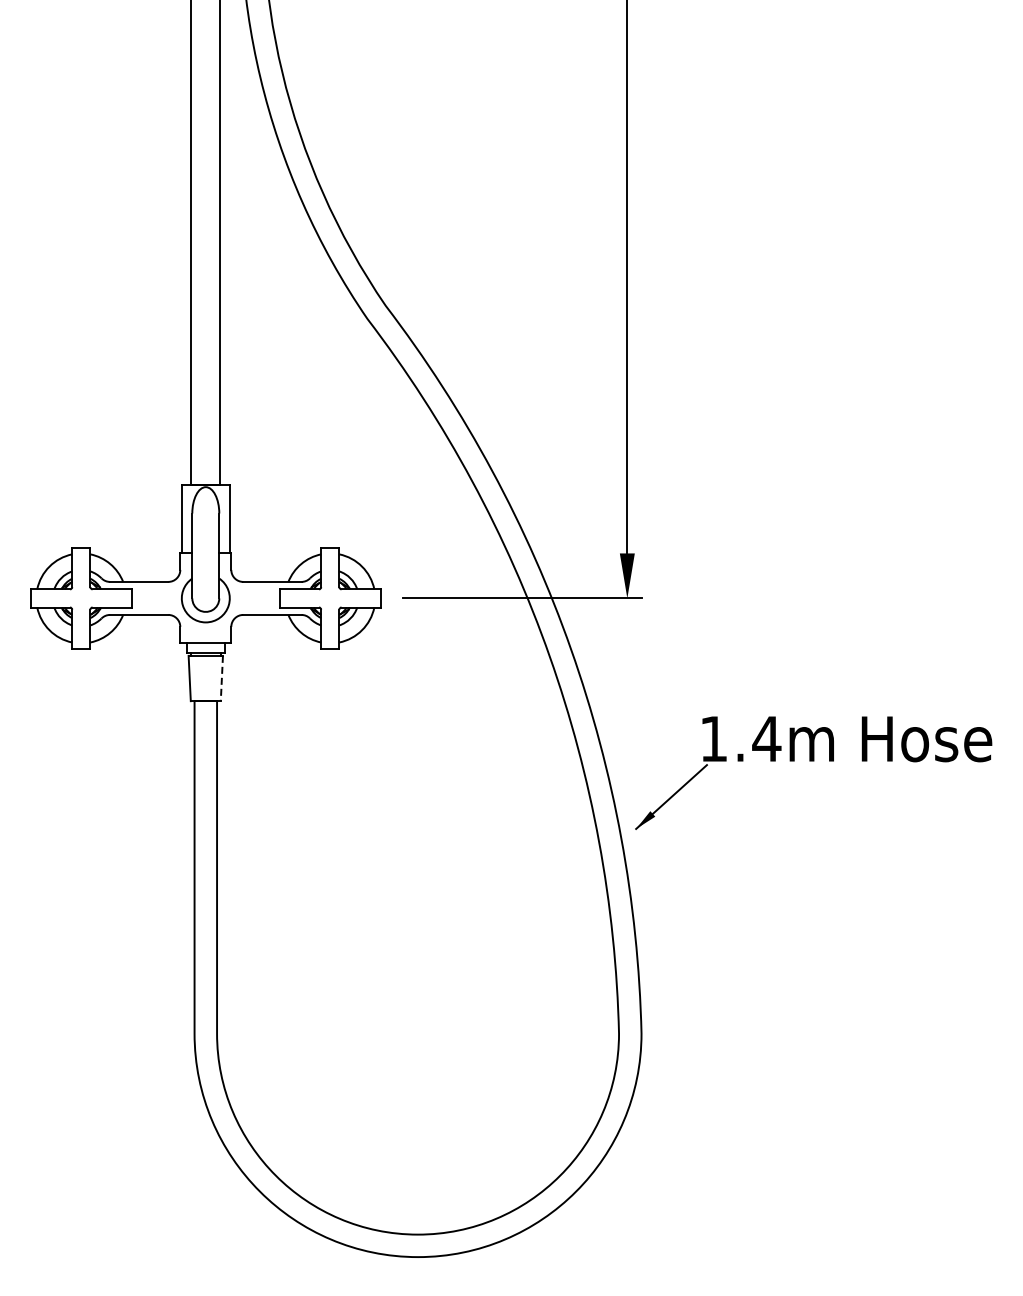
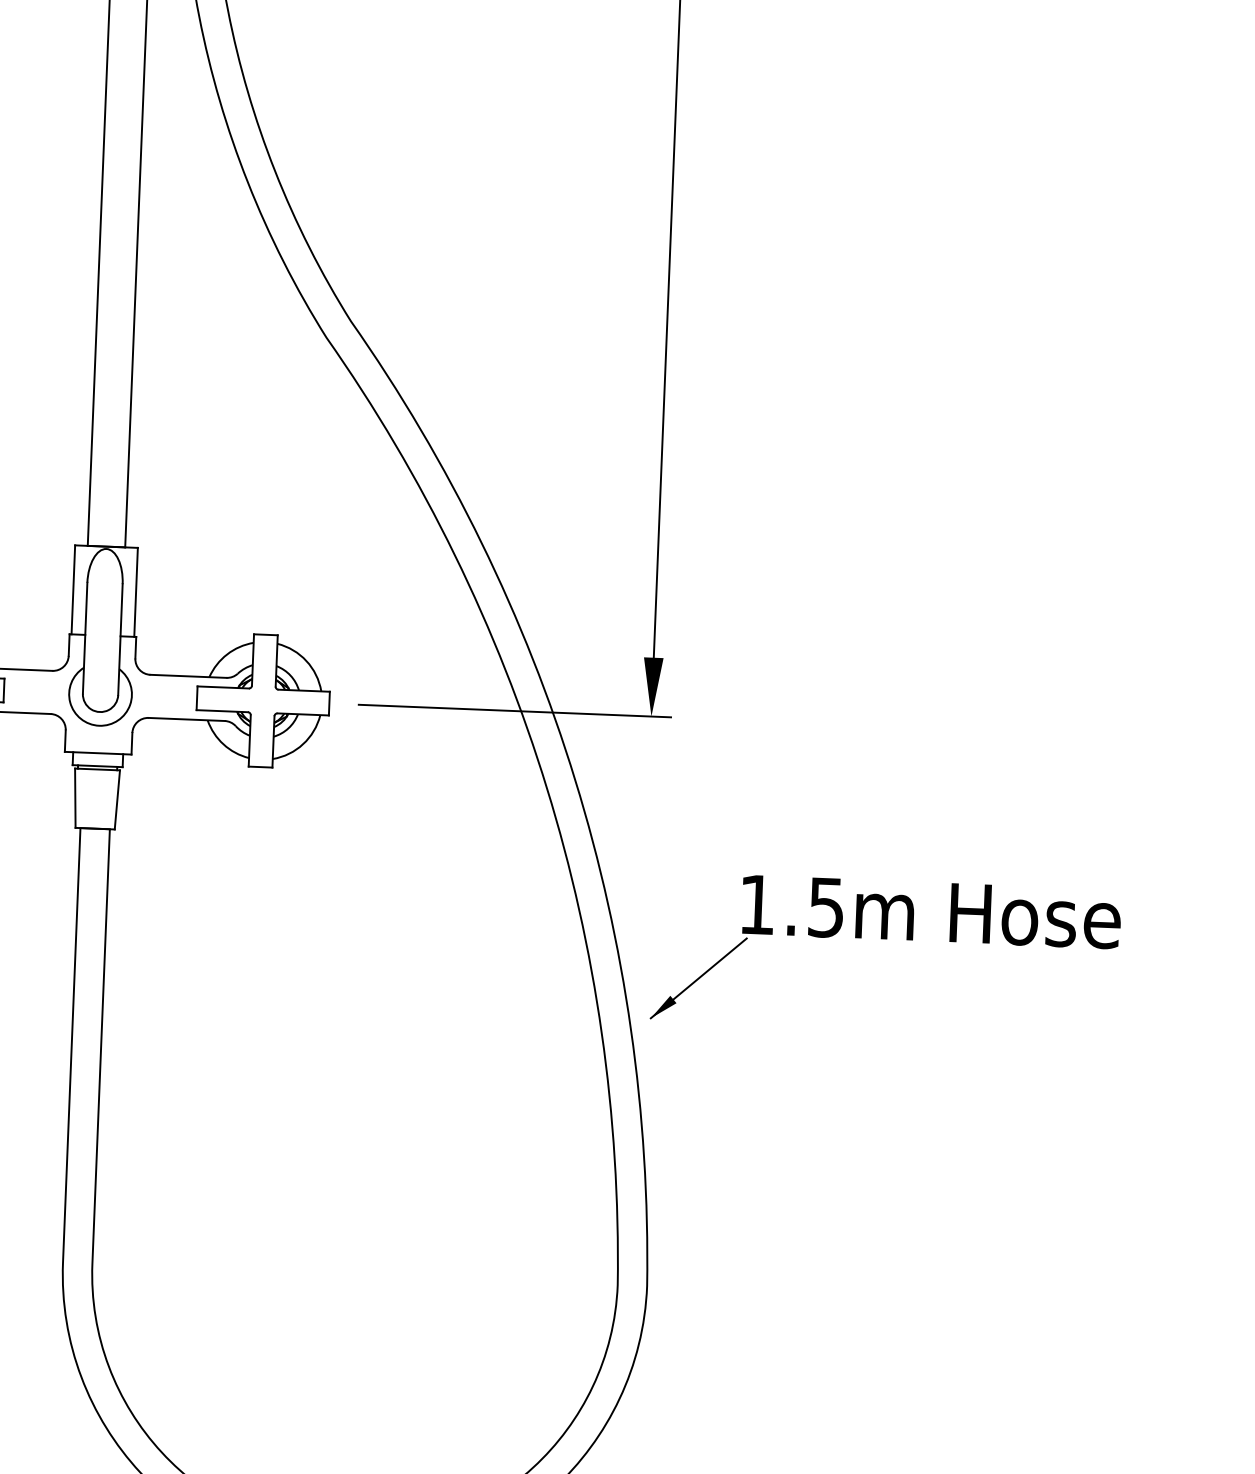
line: (221, 678) -> (116, 799), dashed -> solid
text: (766, 739) -> (825, 908), 1.4m -> 1.5m

